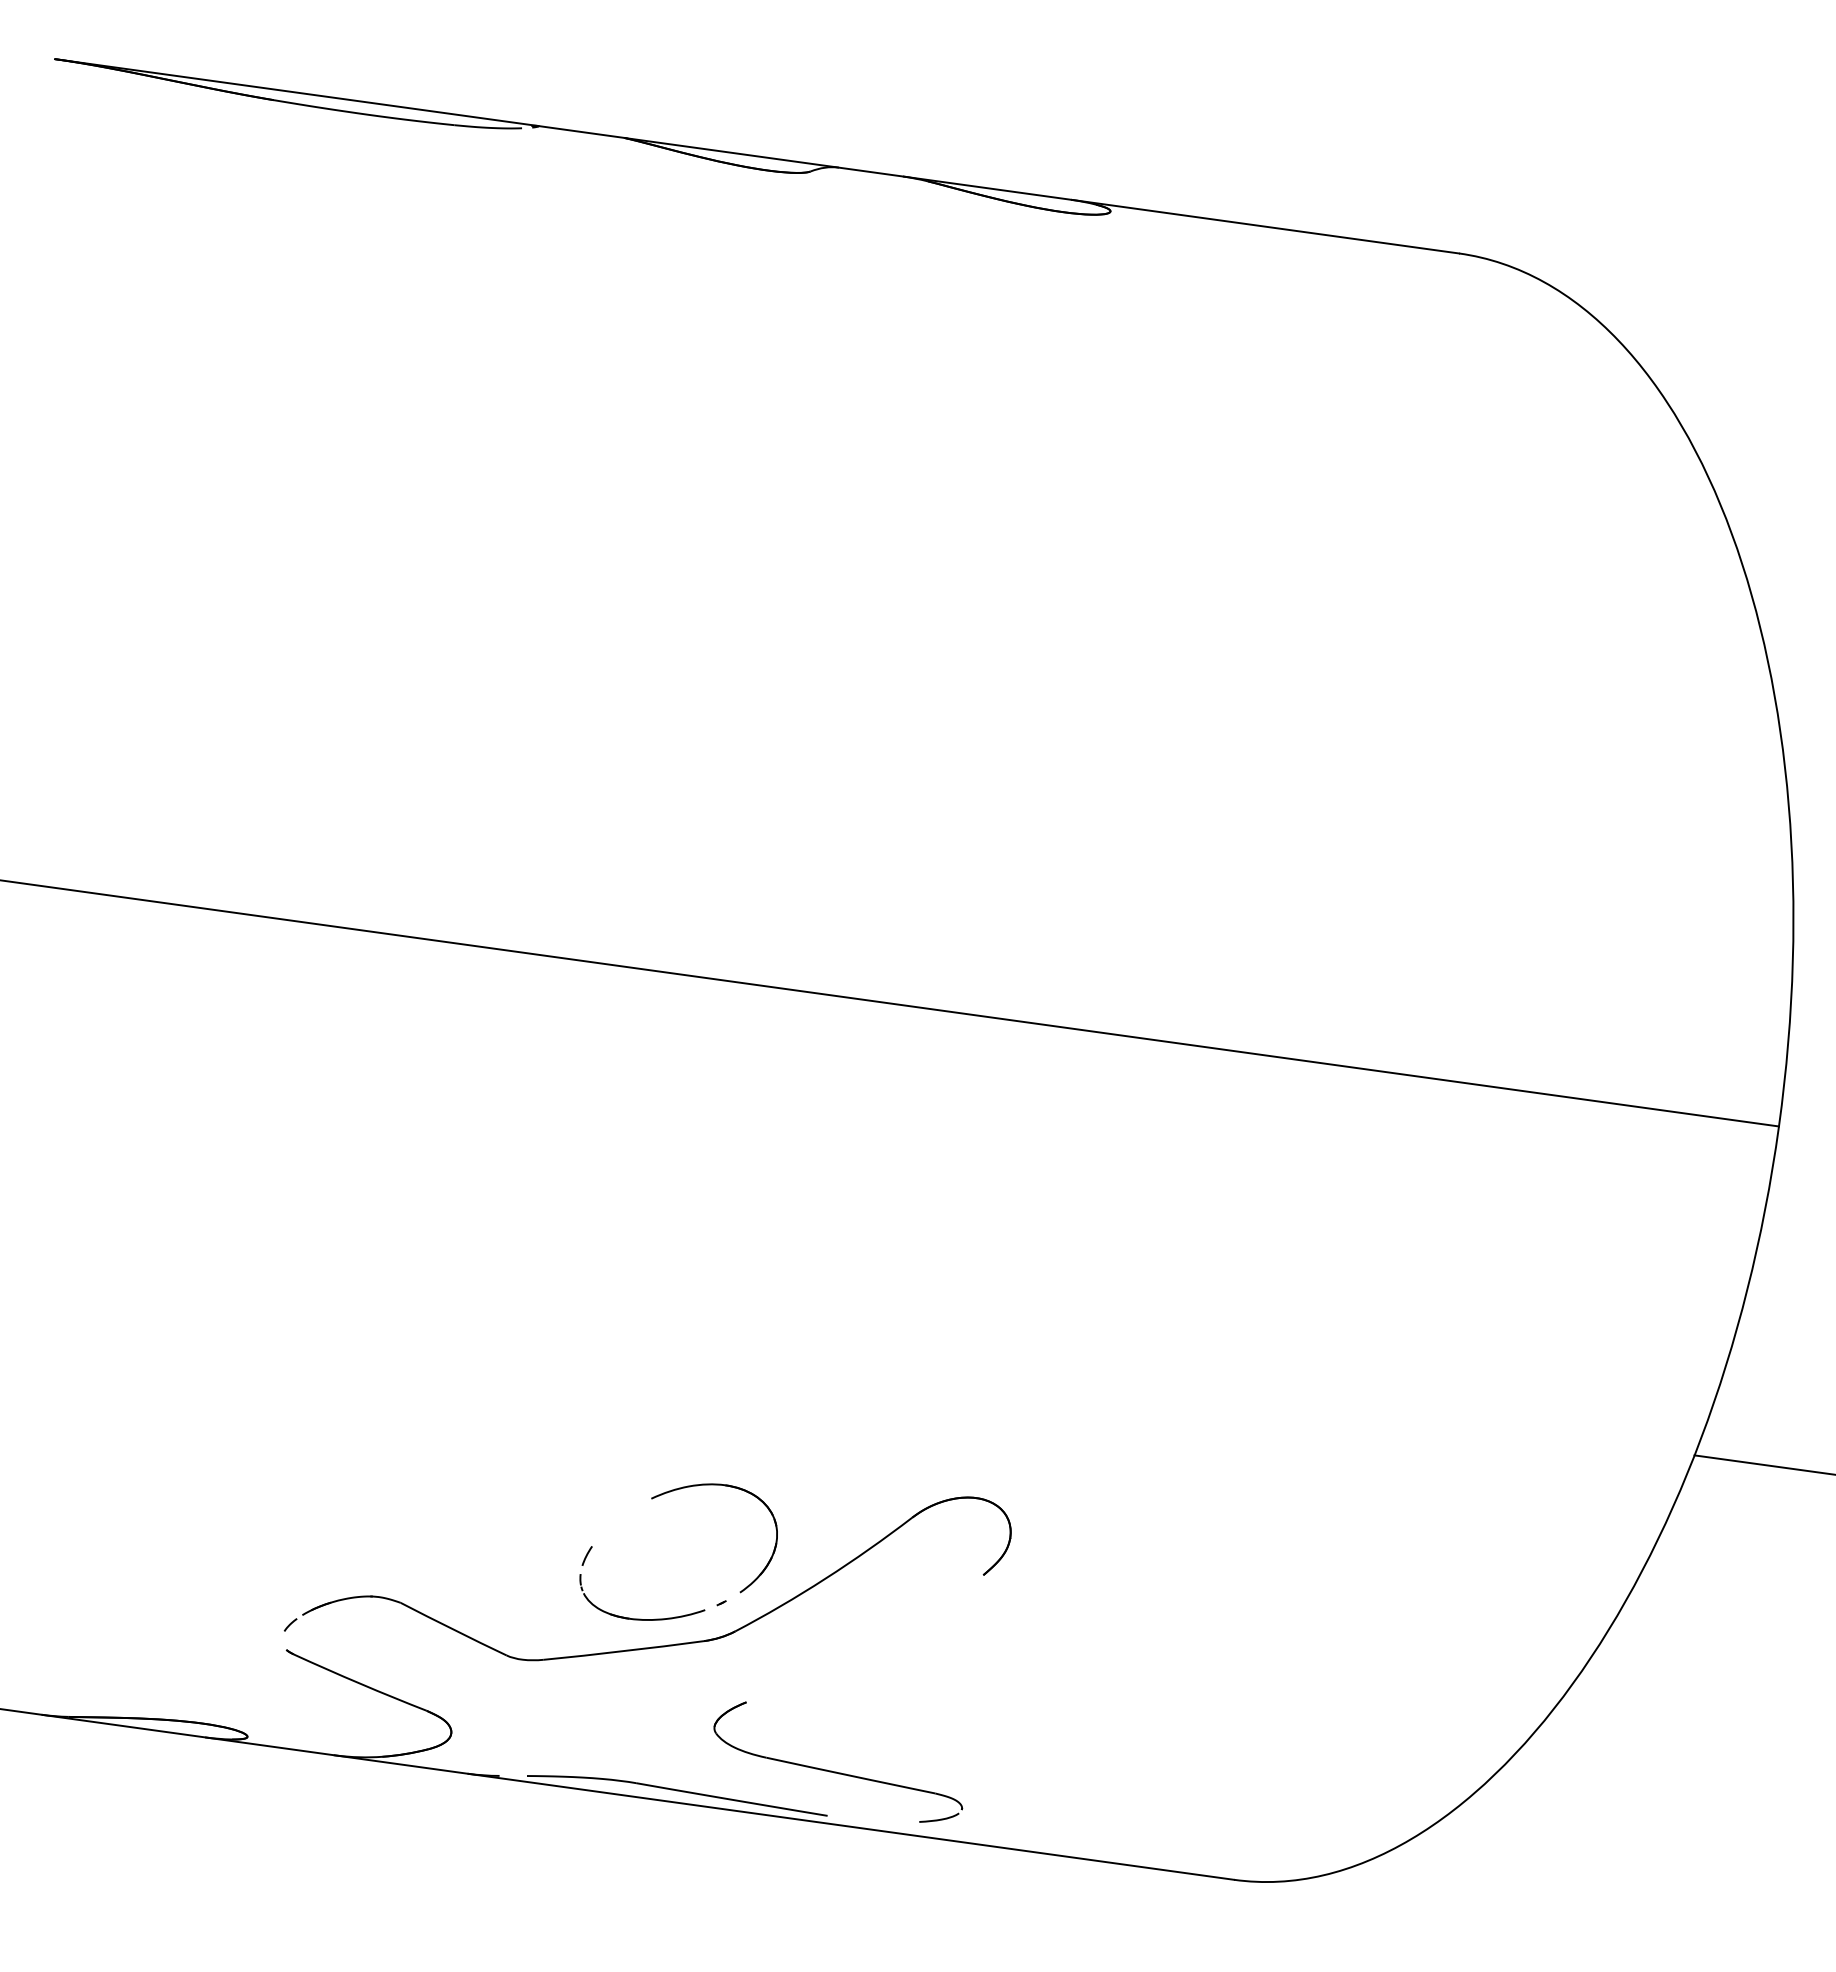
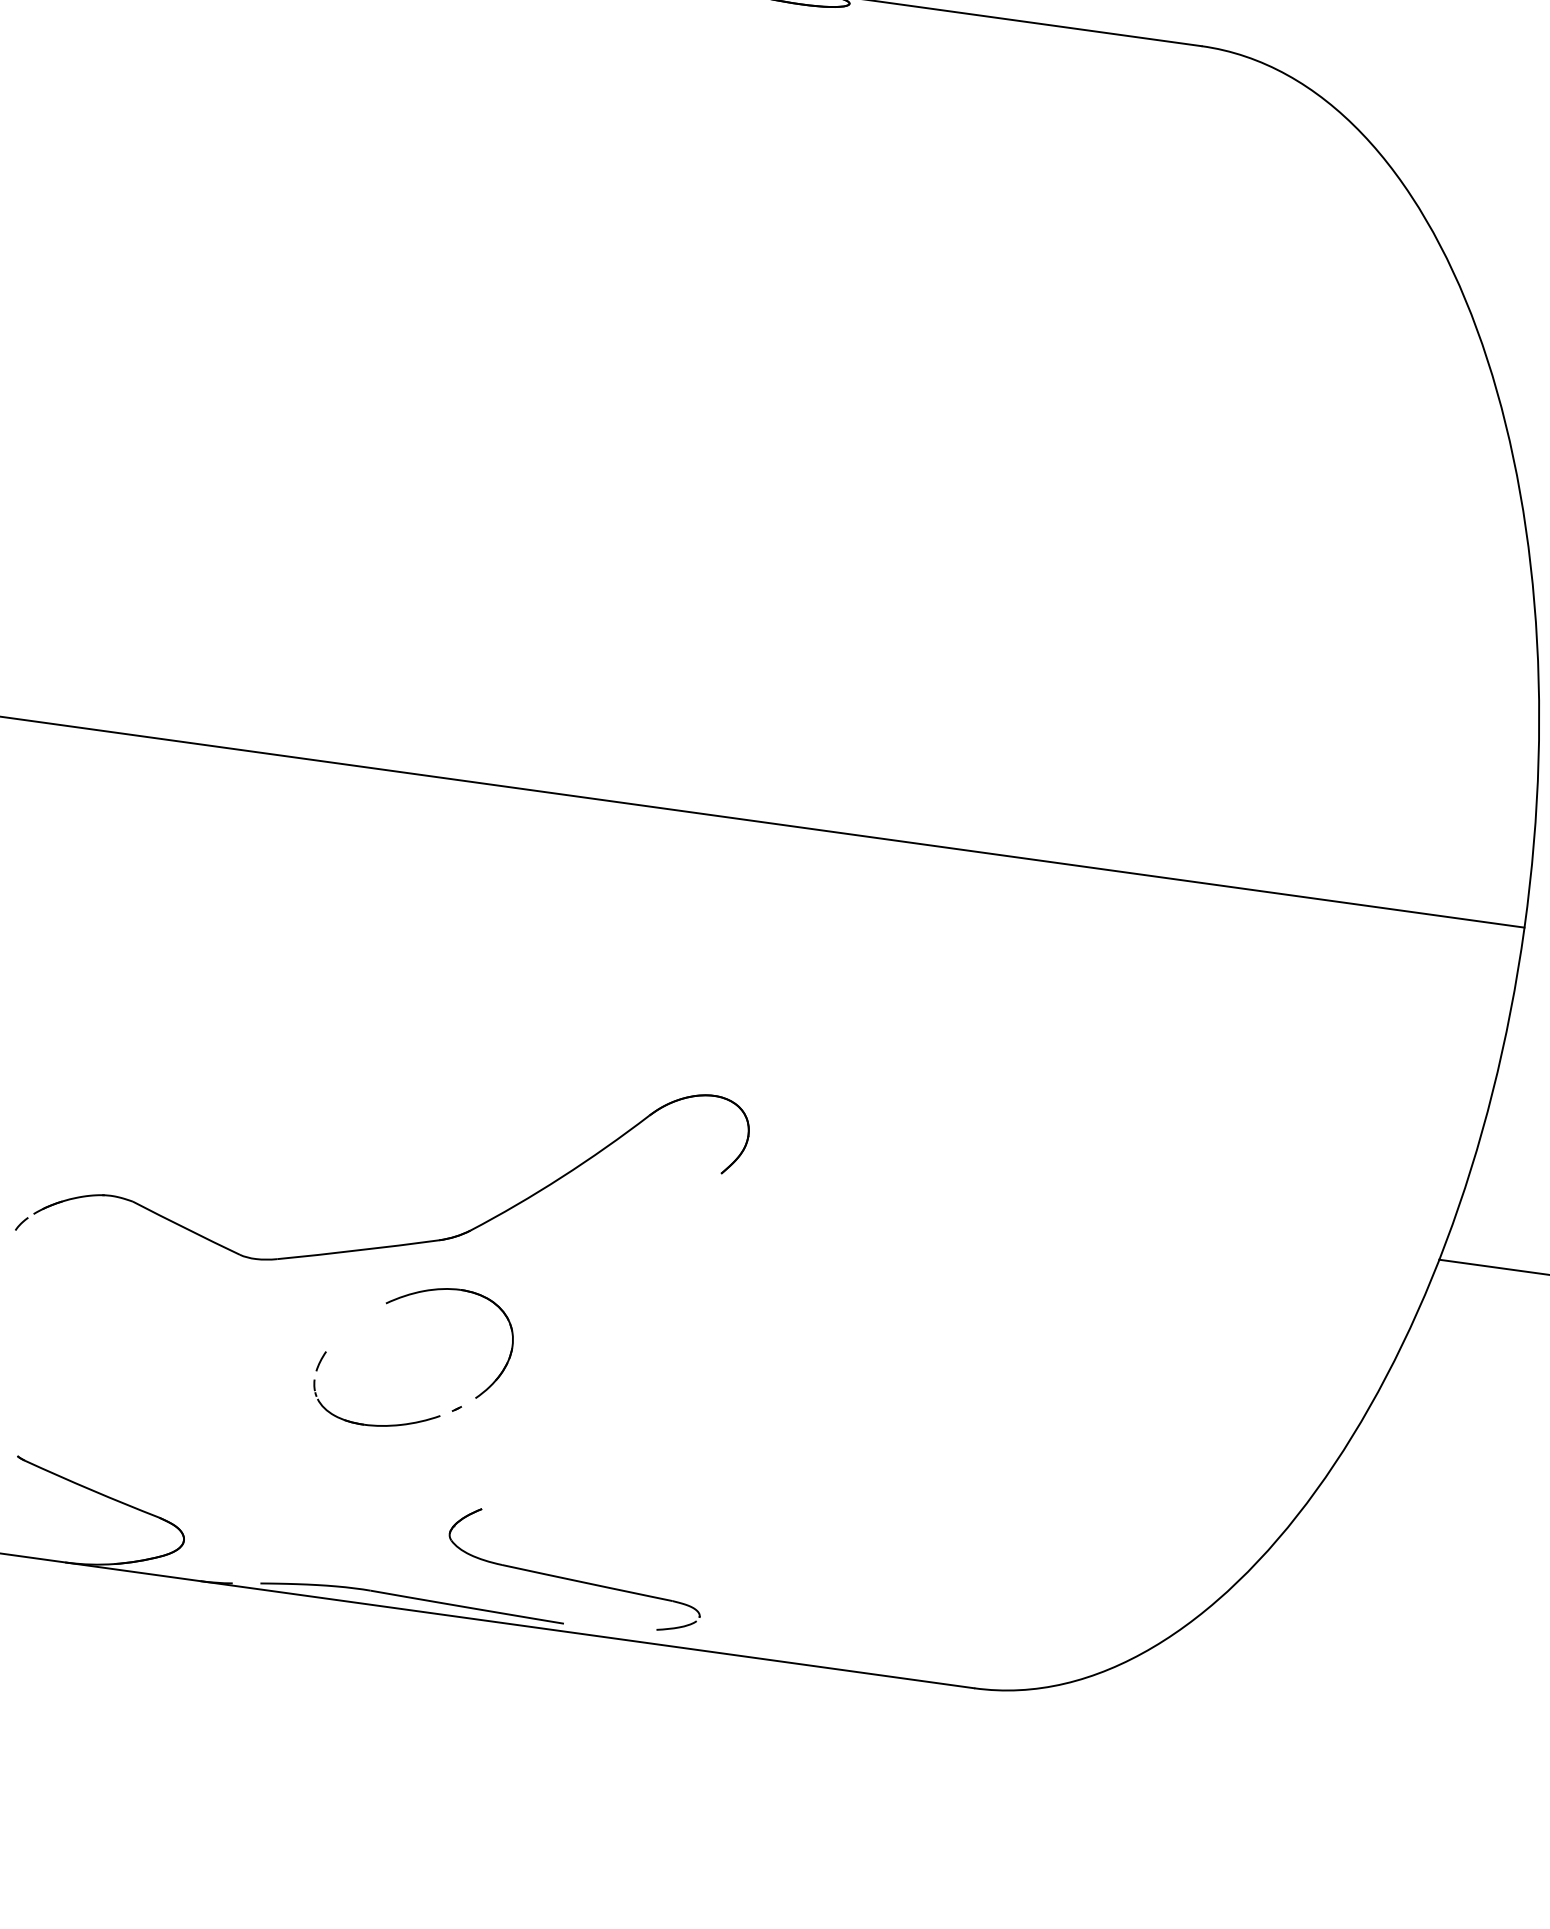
part: (651, 1646) -> (386, 1245), moved

